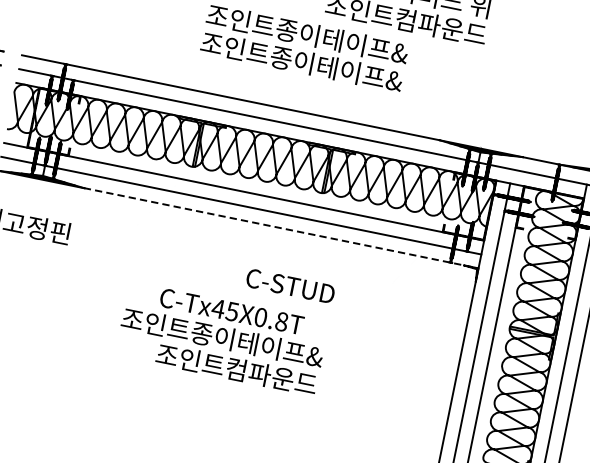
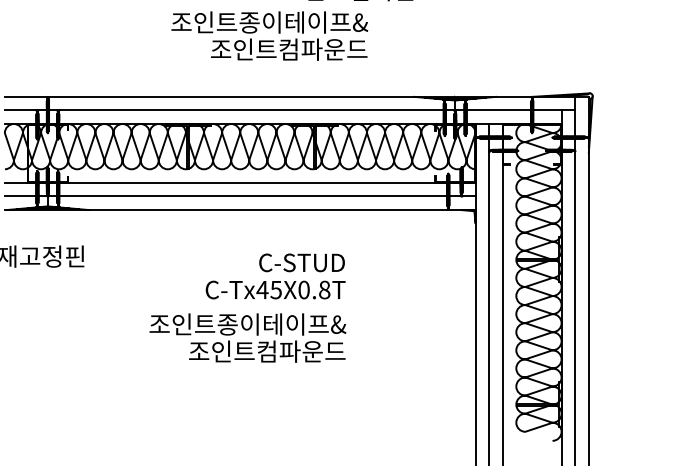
text: (301, 61) -> (269, 49), 조인트종이테이프& -> 조인트컴파운드
line: (281, 228) -> (282, 210), dashed -> solid
text: (231, 311) -> (275, 289), moved

